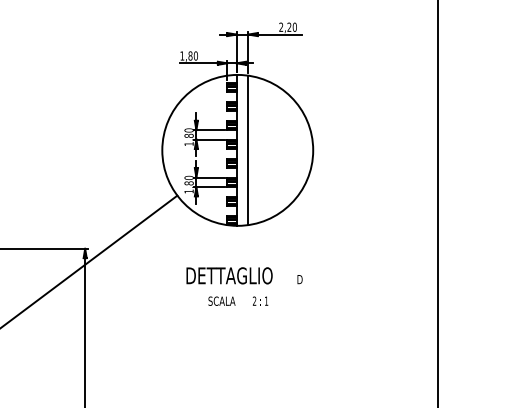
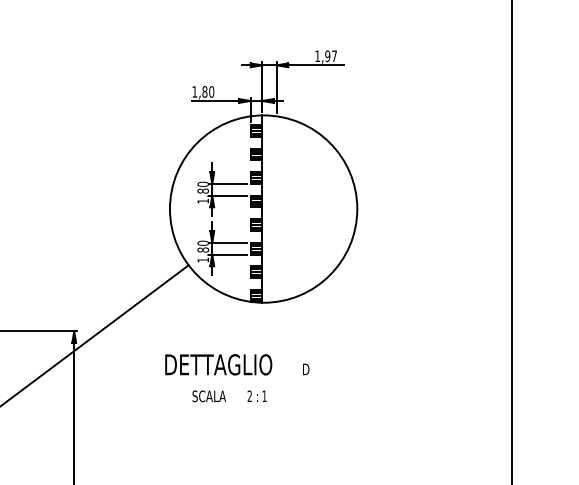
text: (287, 26) -> (325, 55), 2,20 -> 1,97
line: (248, 150) -> (276, 209), removed
text: (244, 286) -> (237, 378), moved

